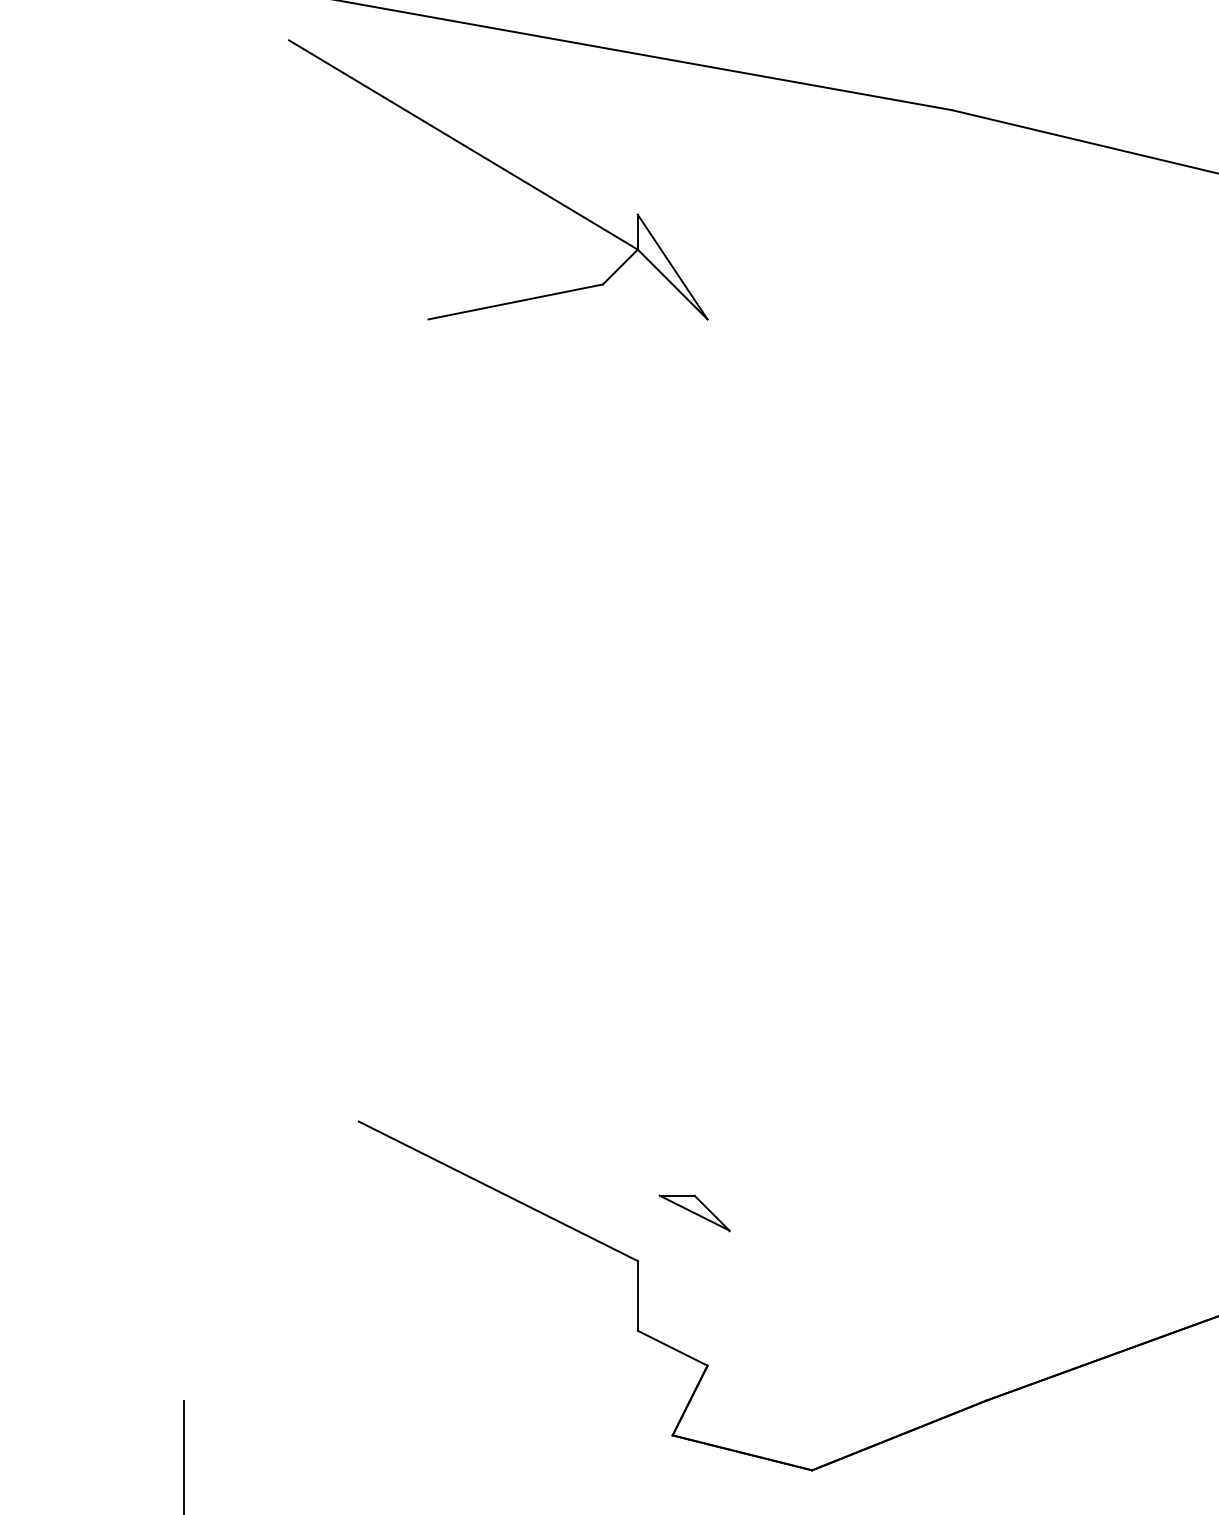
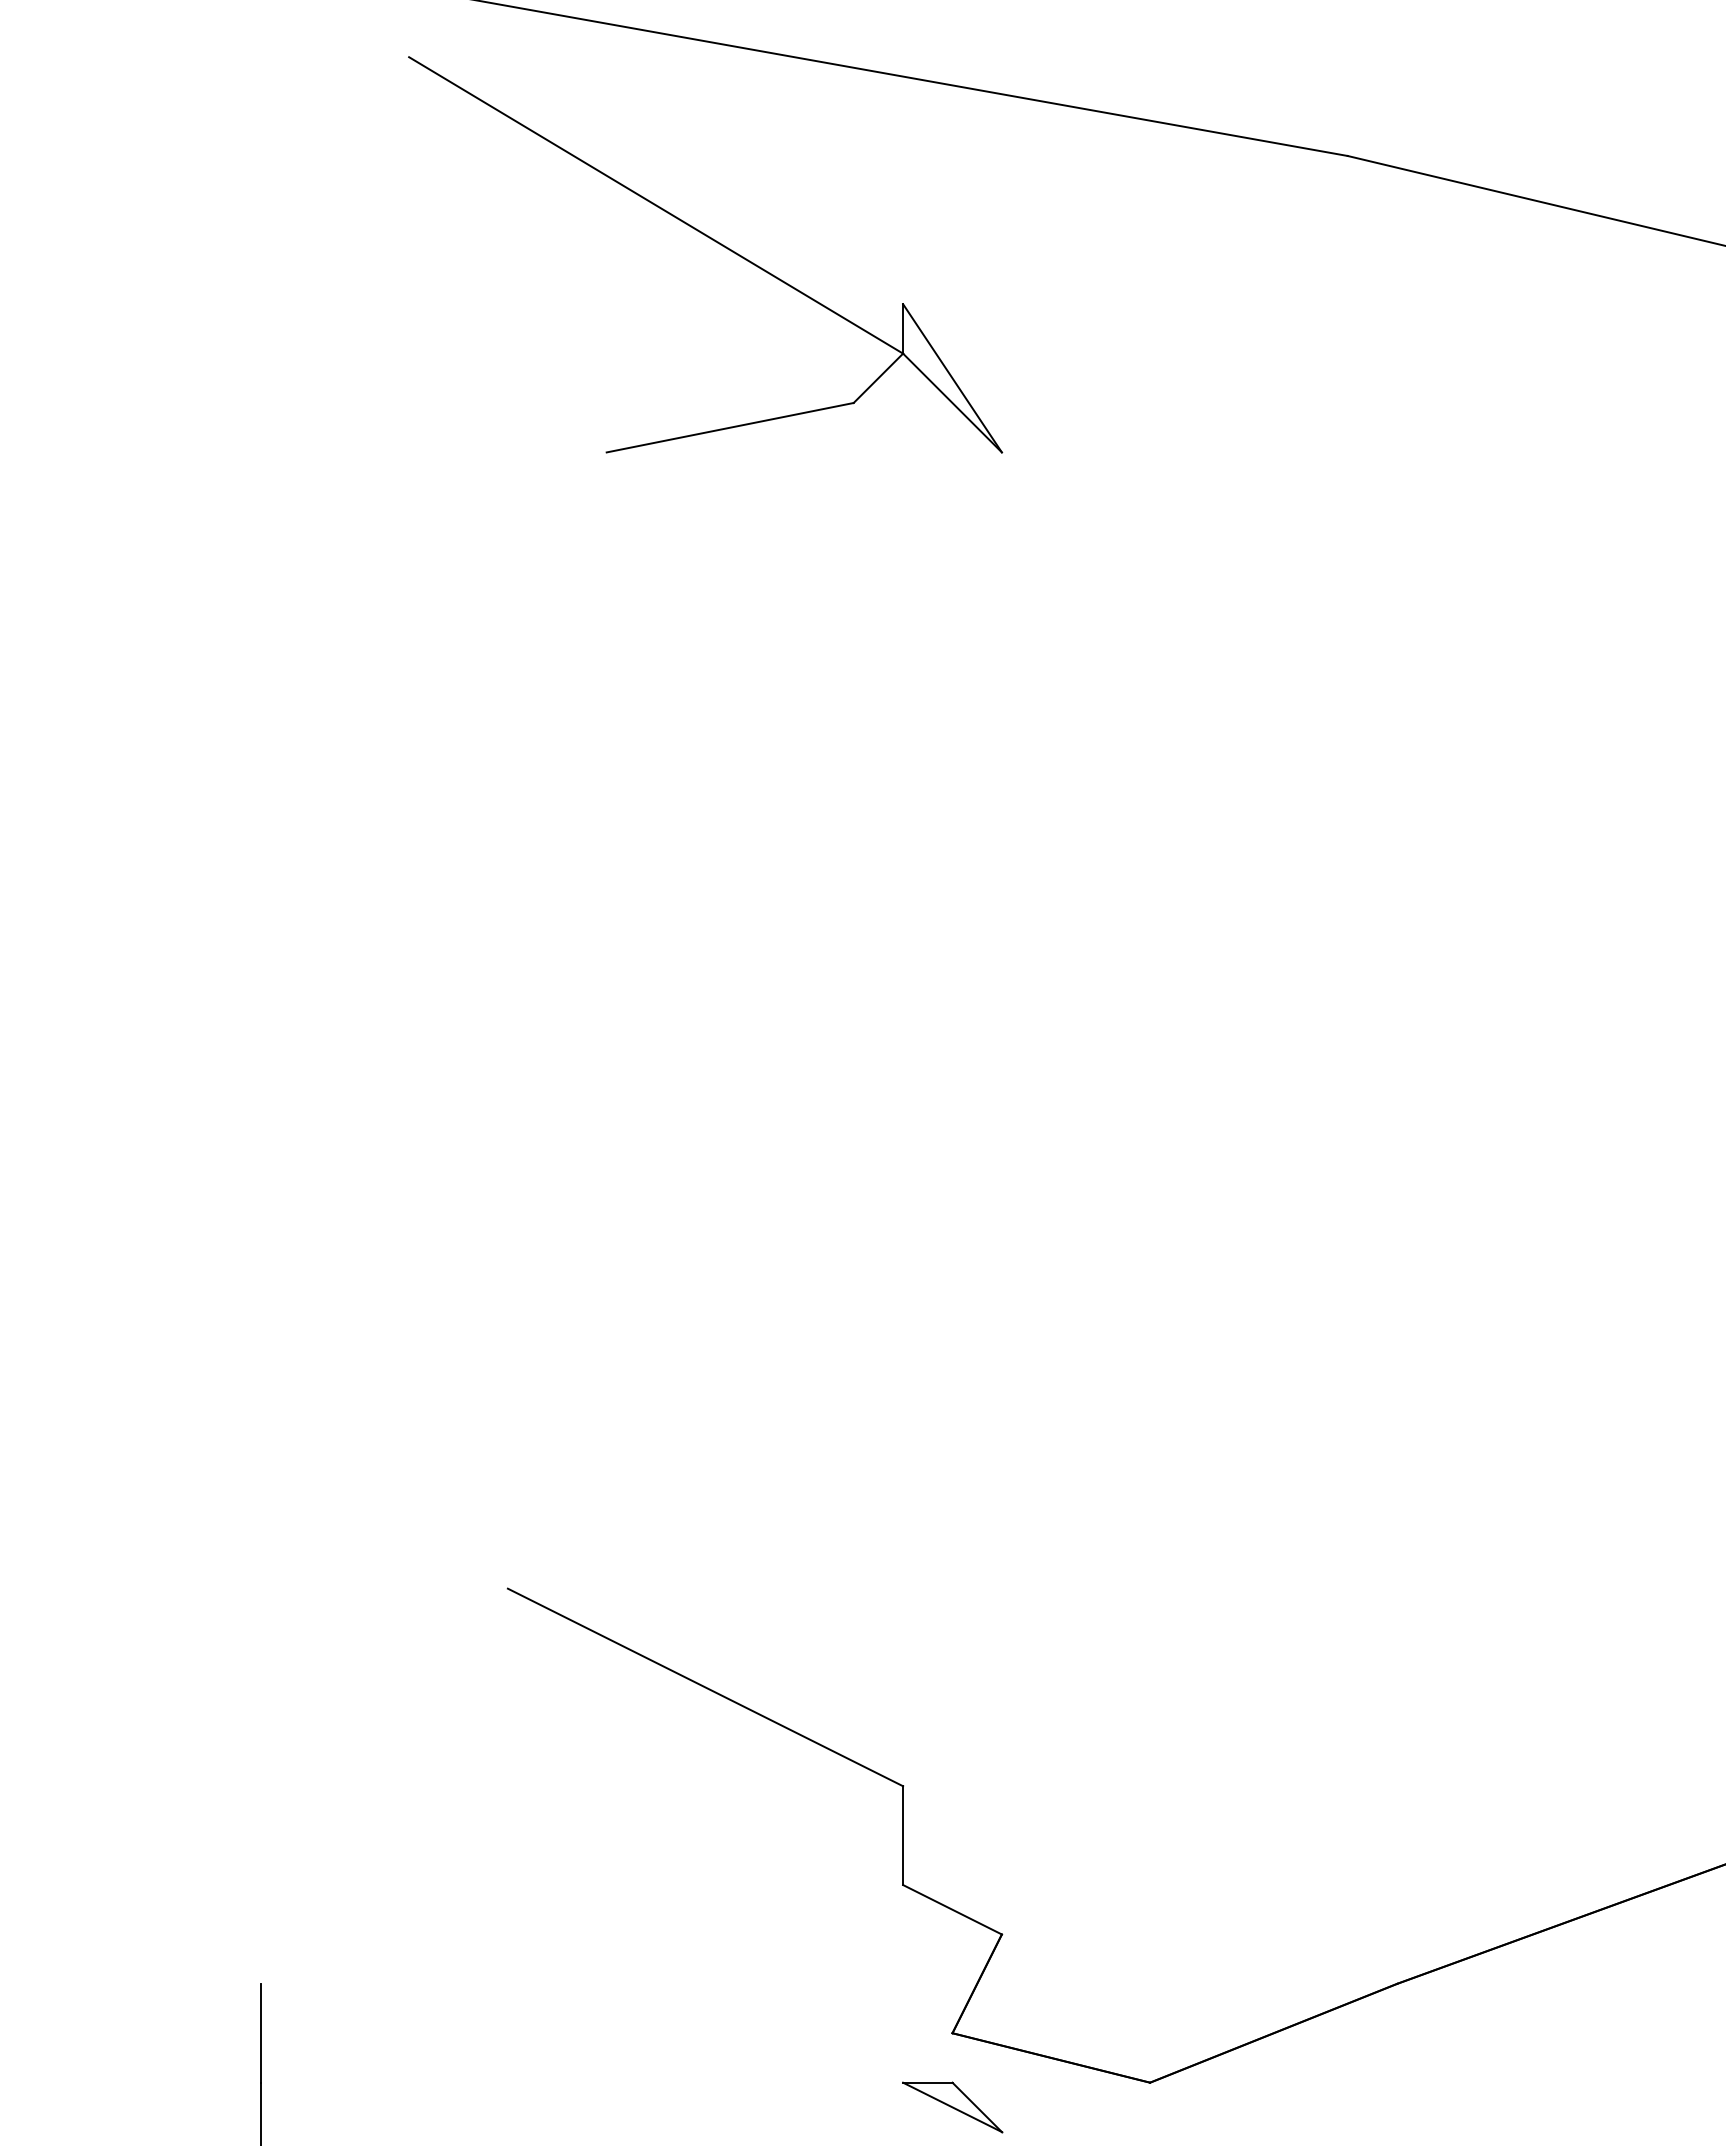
part: (694, 1213) -> (952, 2107), moved

